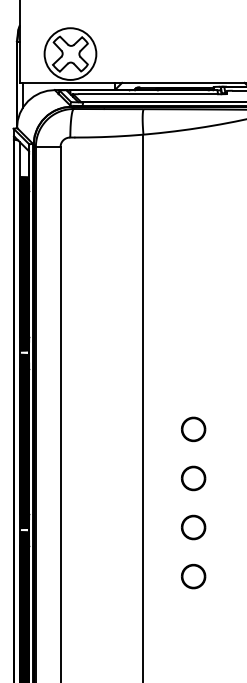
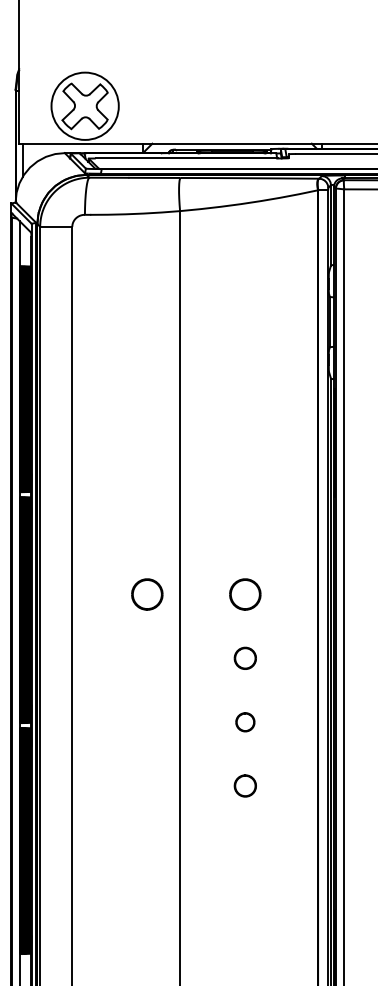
part: (118, 429) -> (147, 594), added
part: (193, 478) -> (245, 658), size x0.7
part: (193, 527) -> (245, 722), size x0.6
part: (193, 576) -> (245, 785), size x0.7

